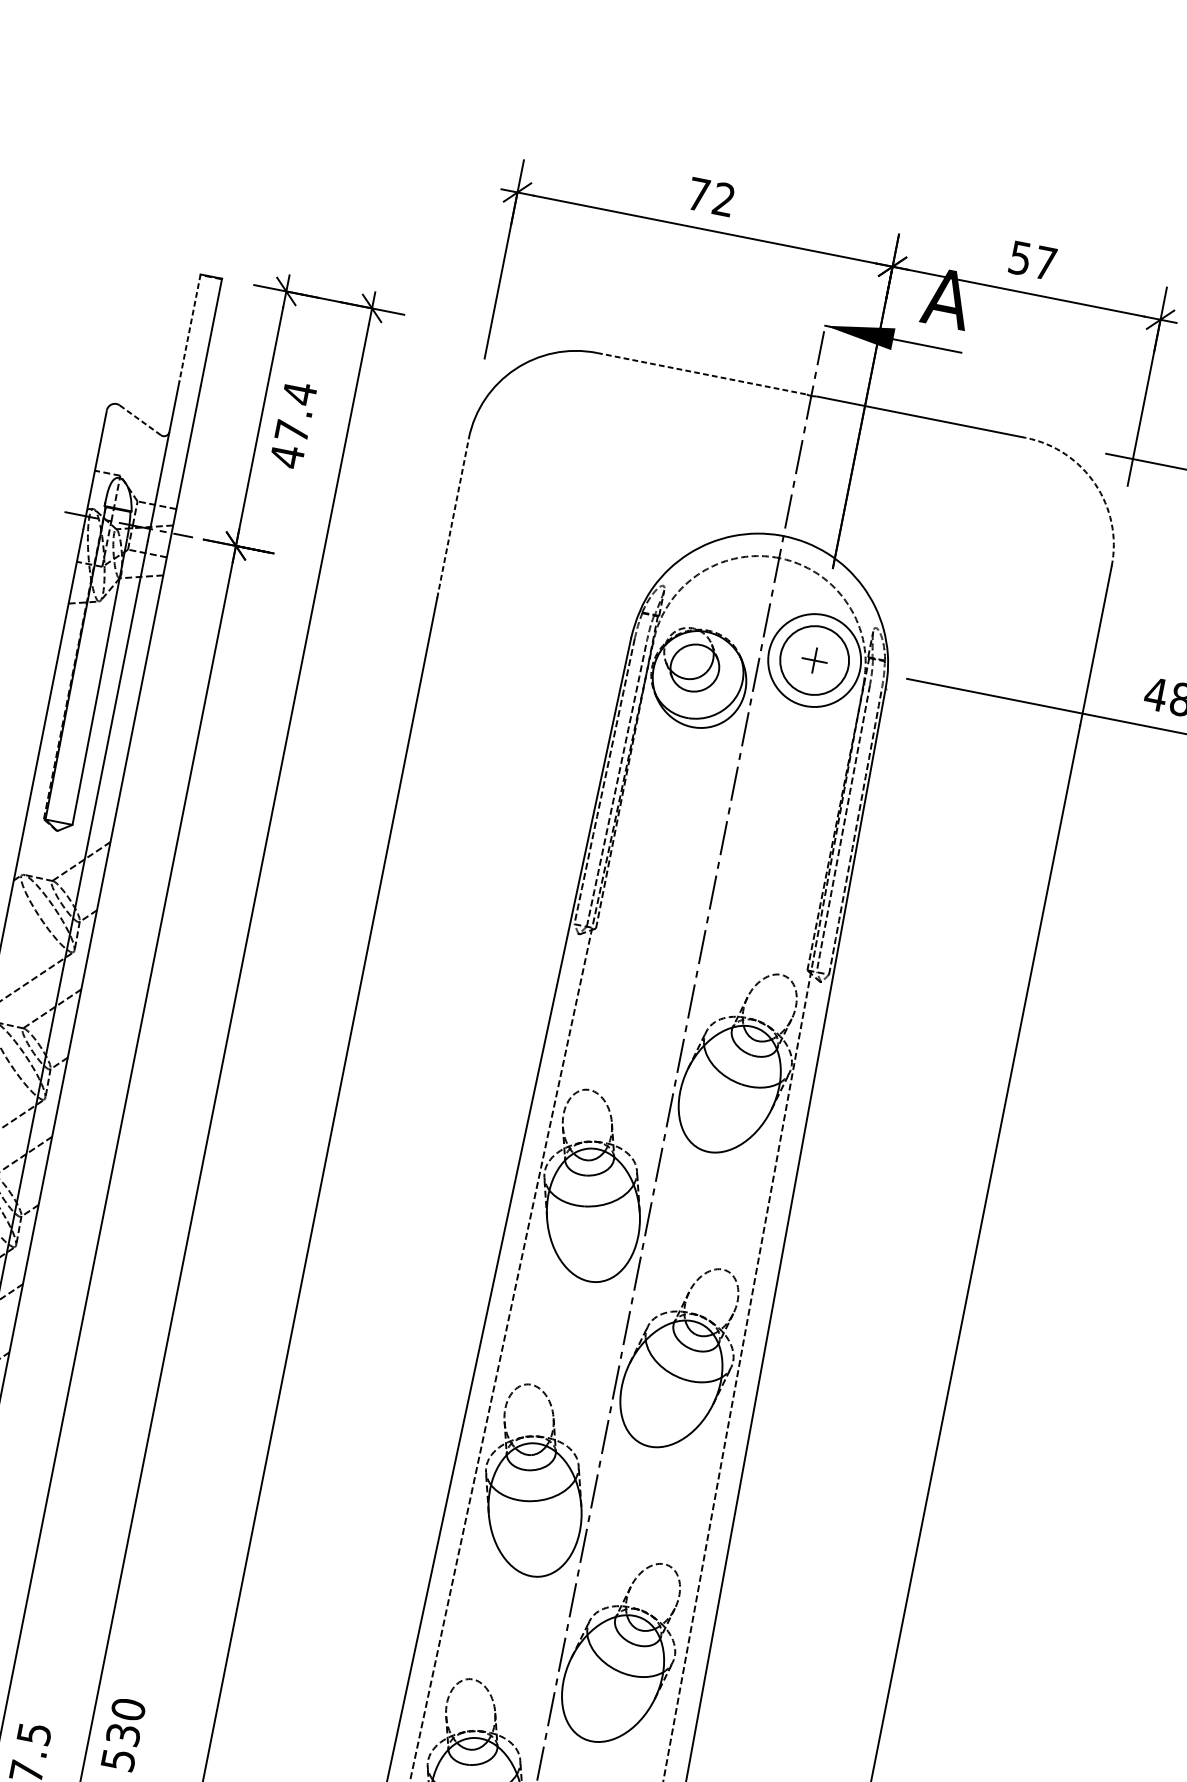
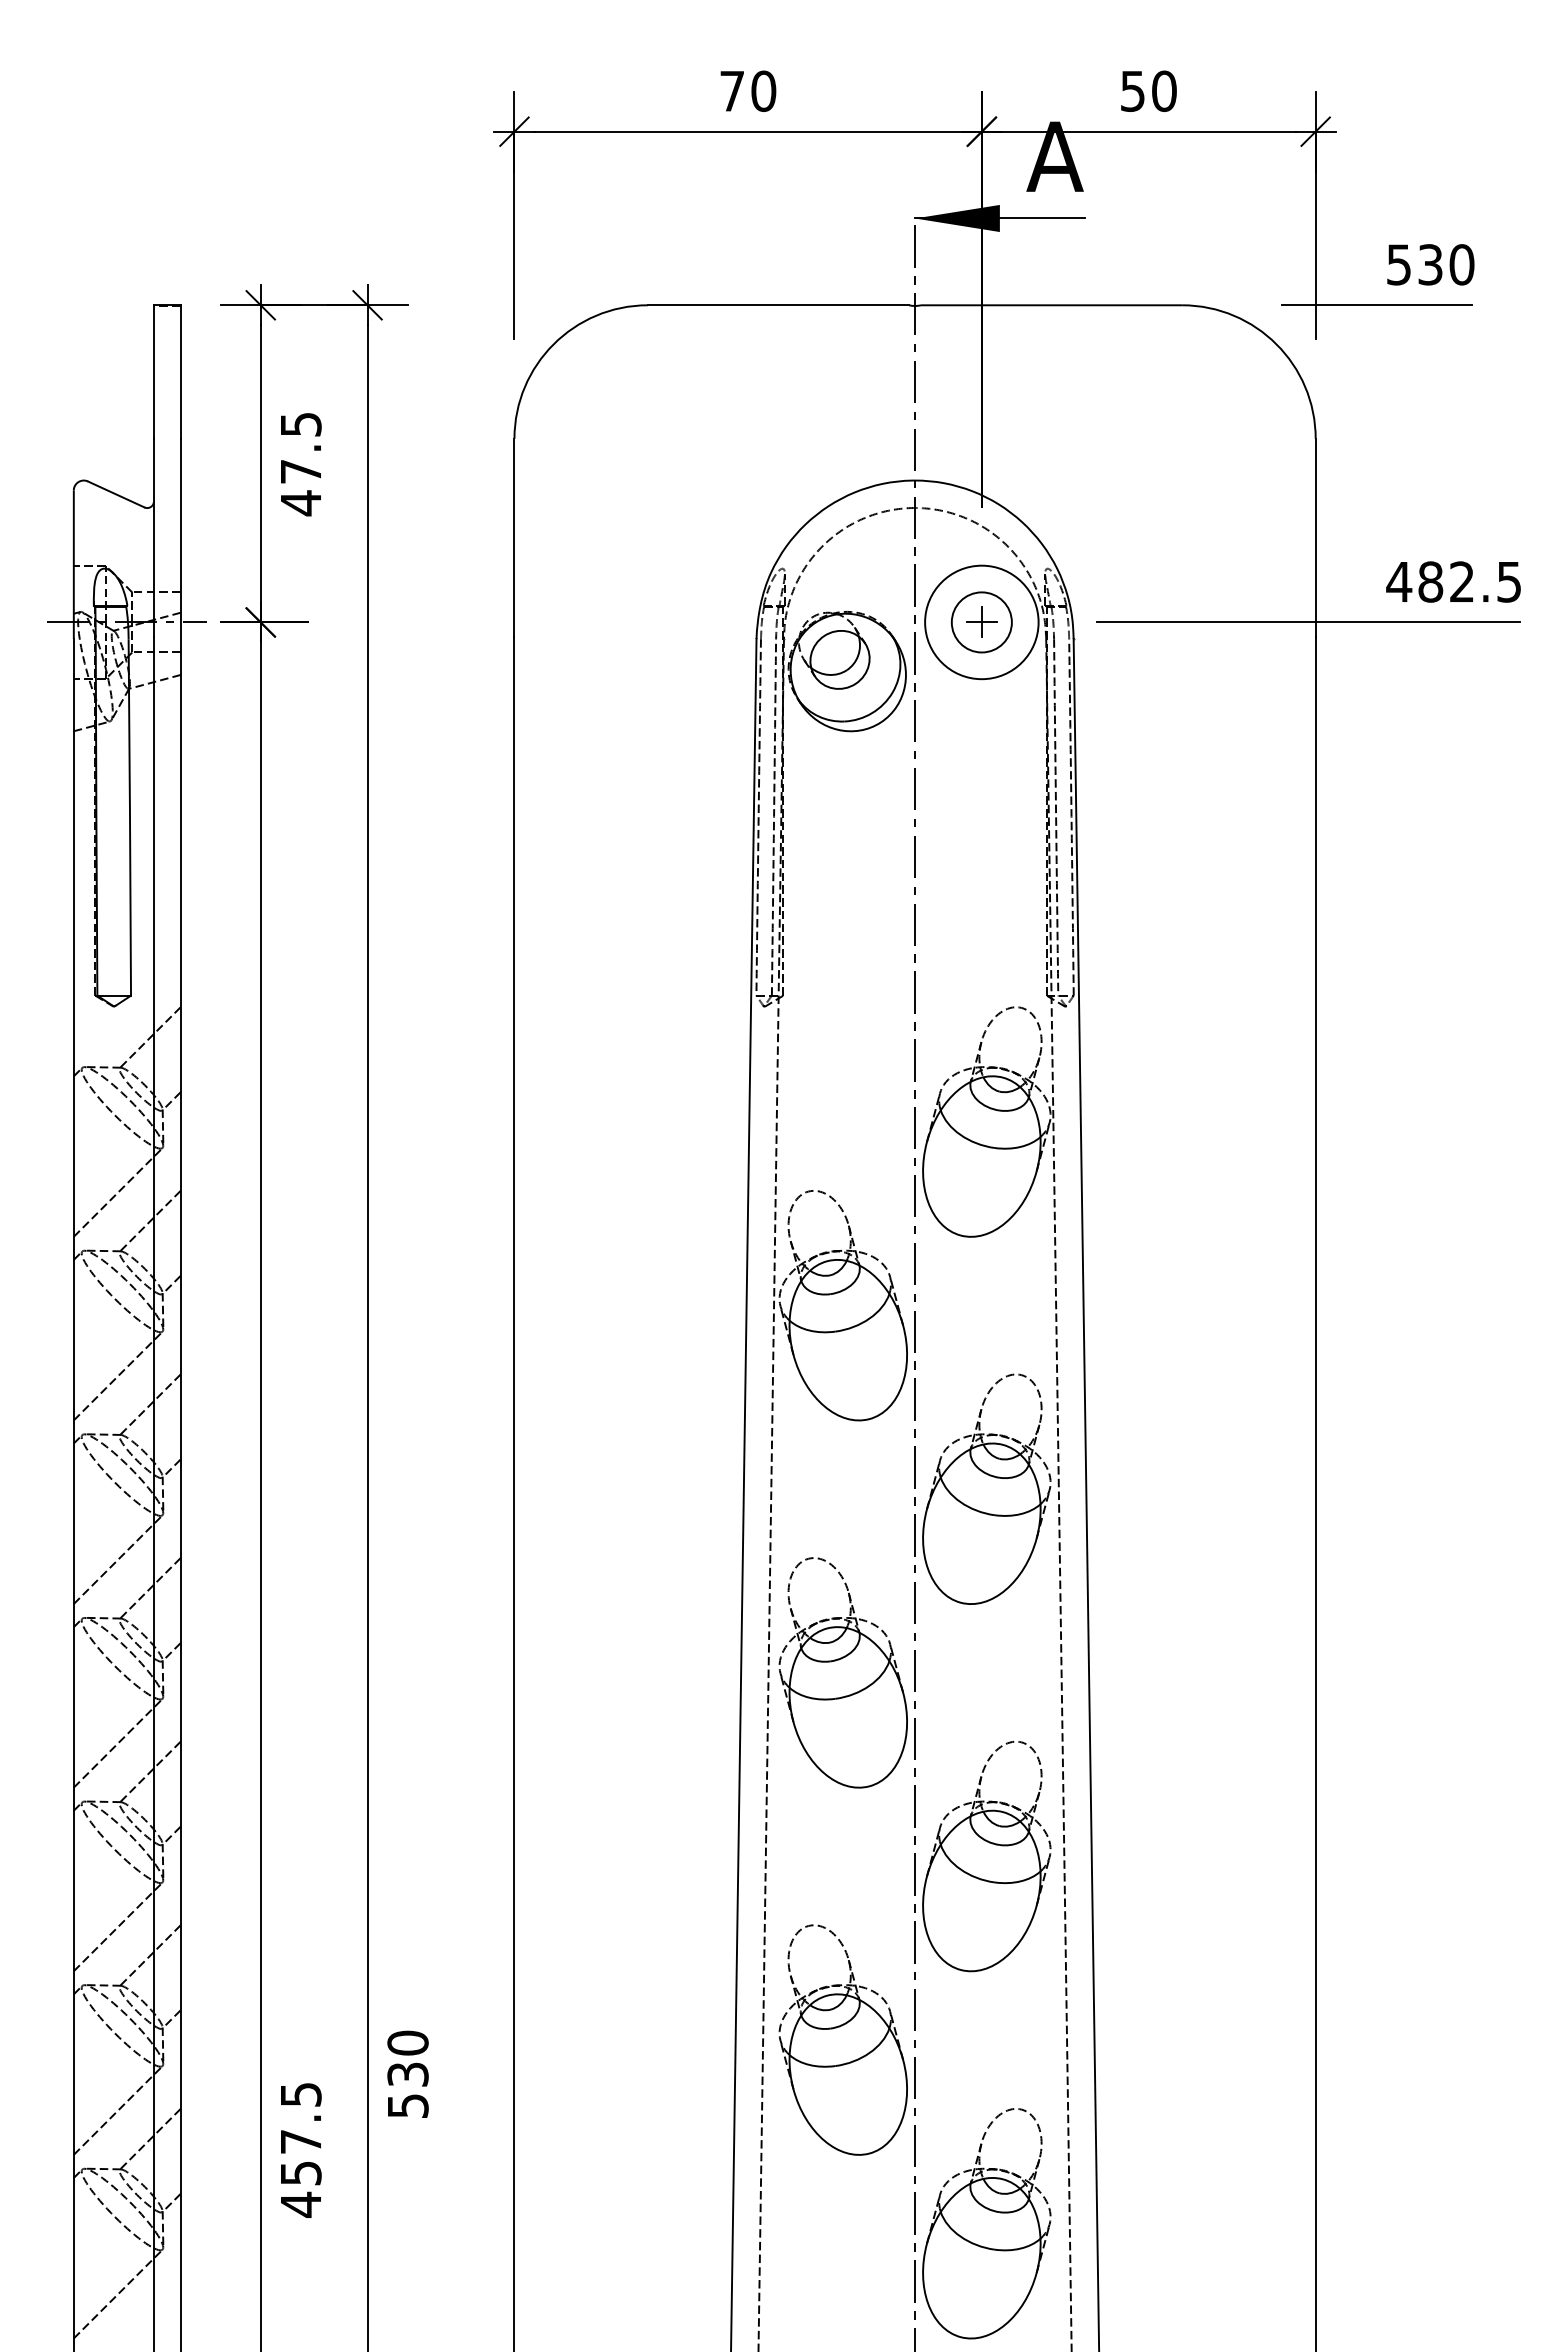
text: (723, 198) -> (763, 90), 72 -> 70
text: (1045, 263) -> (1164, 91), 57 -> 50
line: (189, 328) -> (153, 372), dashed -> solid
line: (701, 373) -> (778, 305), dashed -> solid
text: (300, 393) -> (301, 424), 47.4 -> 47.5
line: (139, 420) -> (115, 494), dashed -> solid
arc: (1095, 484) -> (1276, 344), dashed -> solid
line: (453, 518) -> (514, 537), dashed -> solid
circle: (814, 660) -> (981, 622), size x0.71

